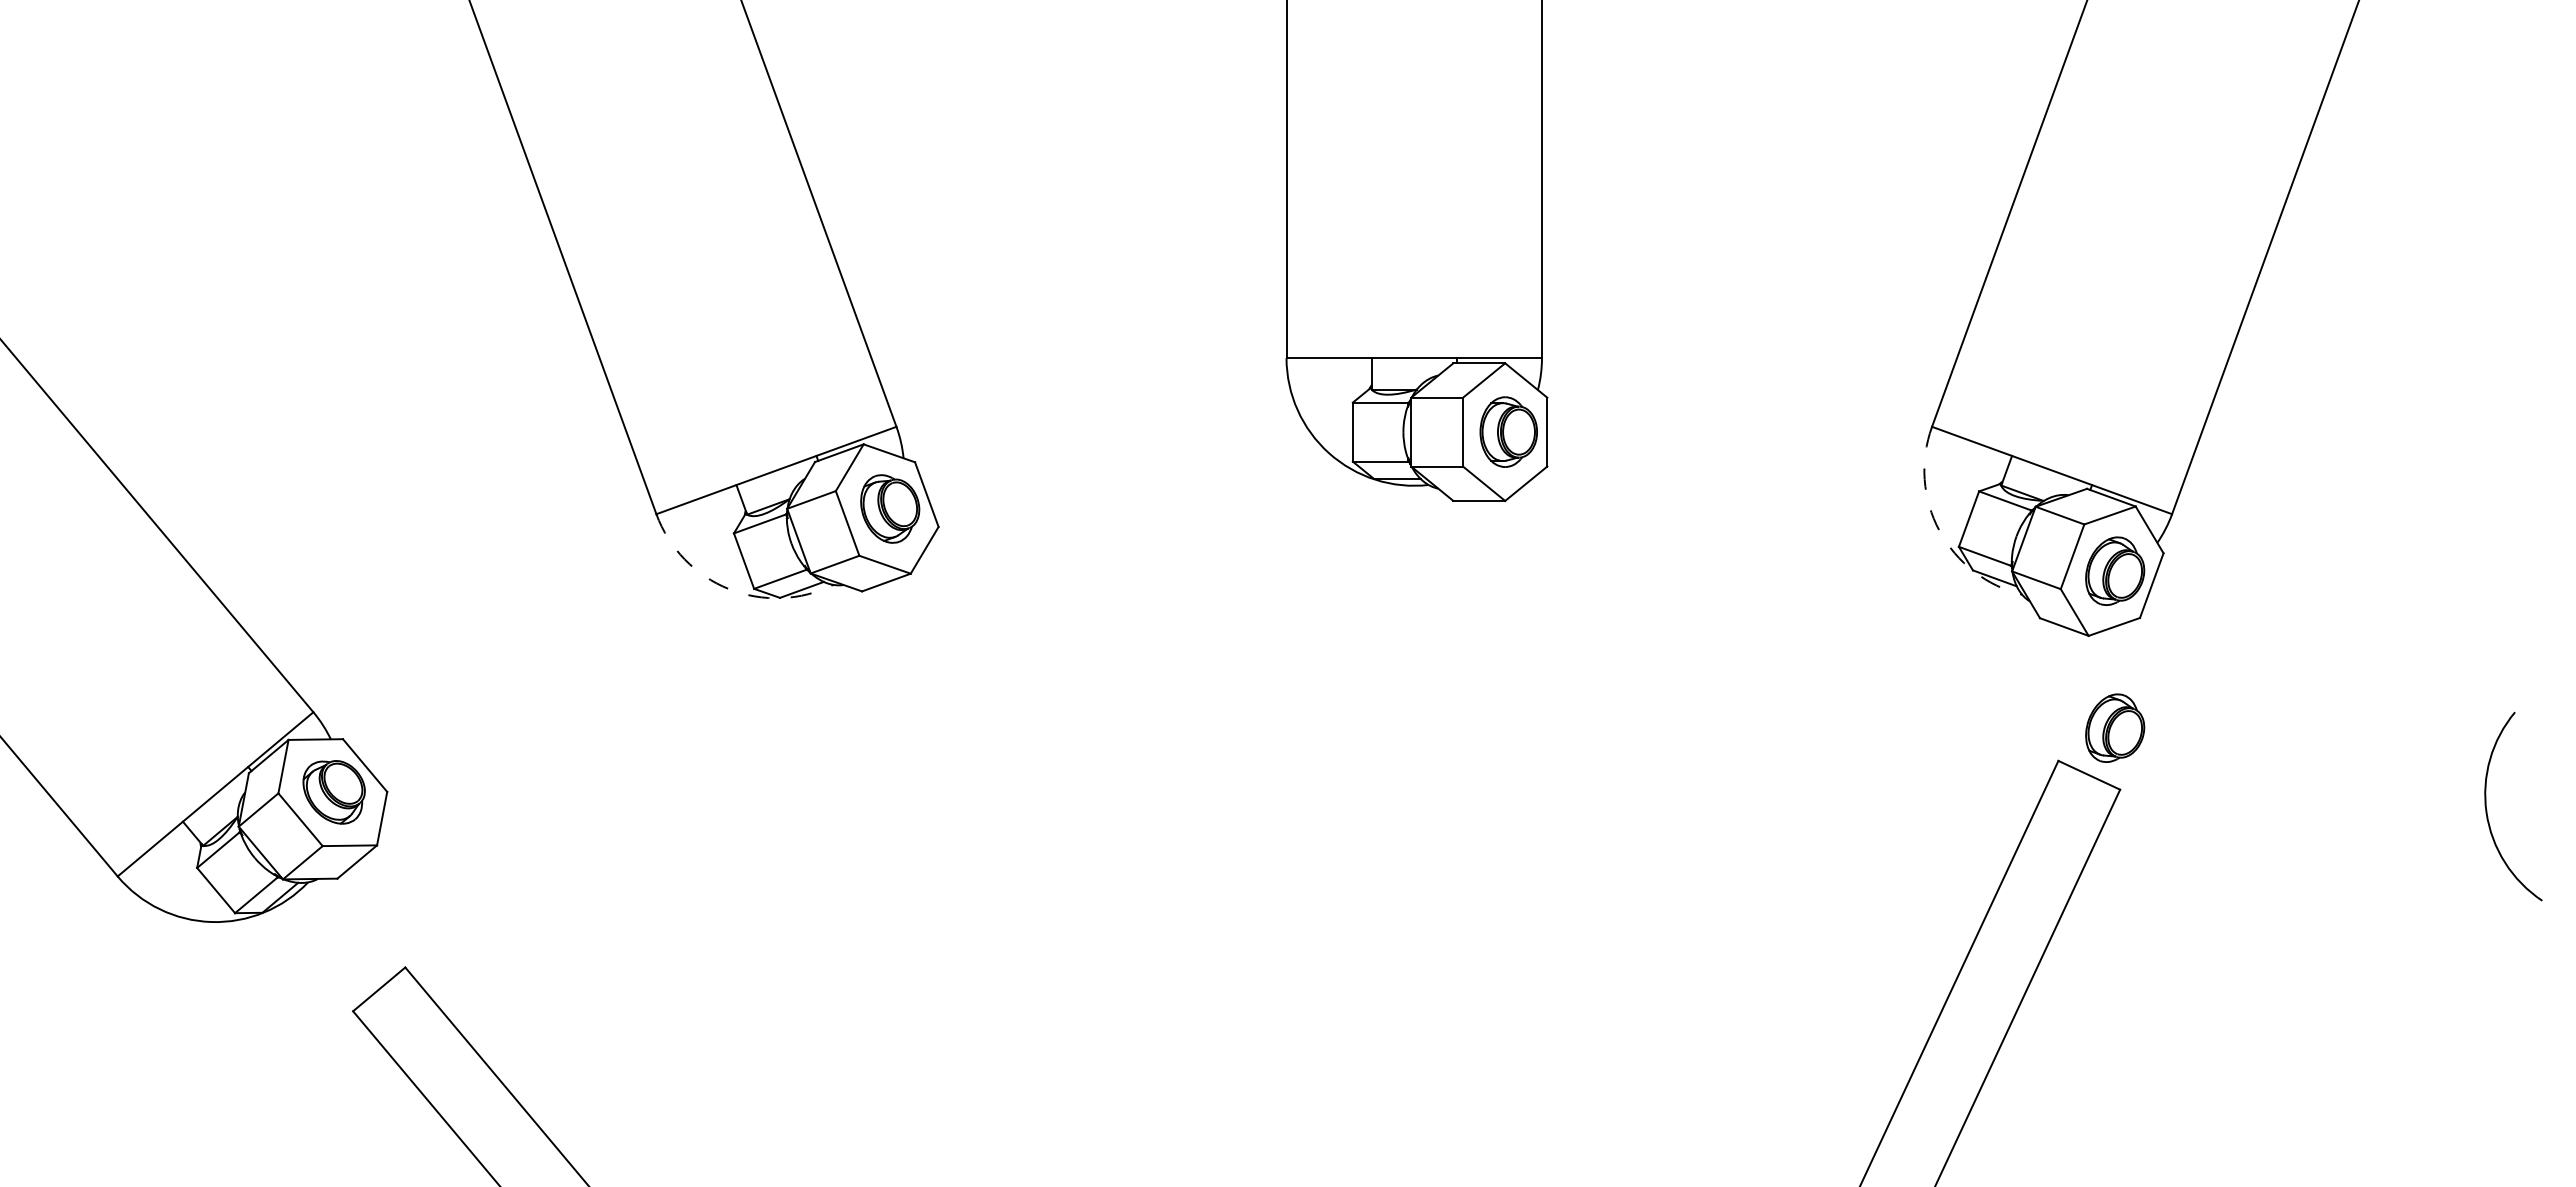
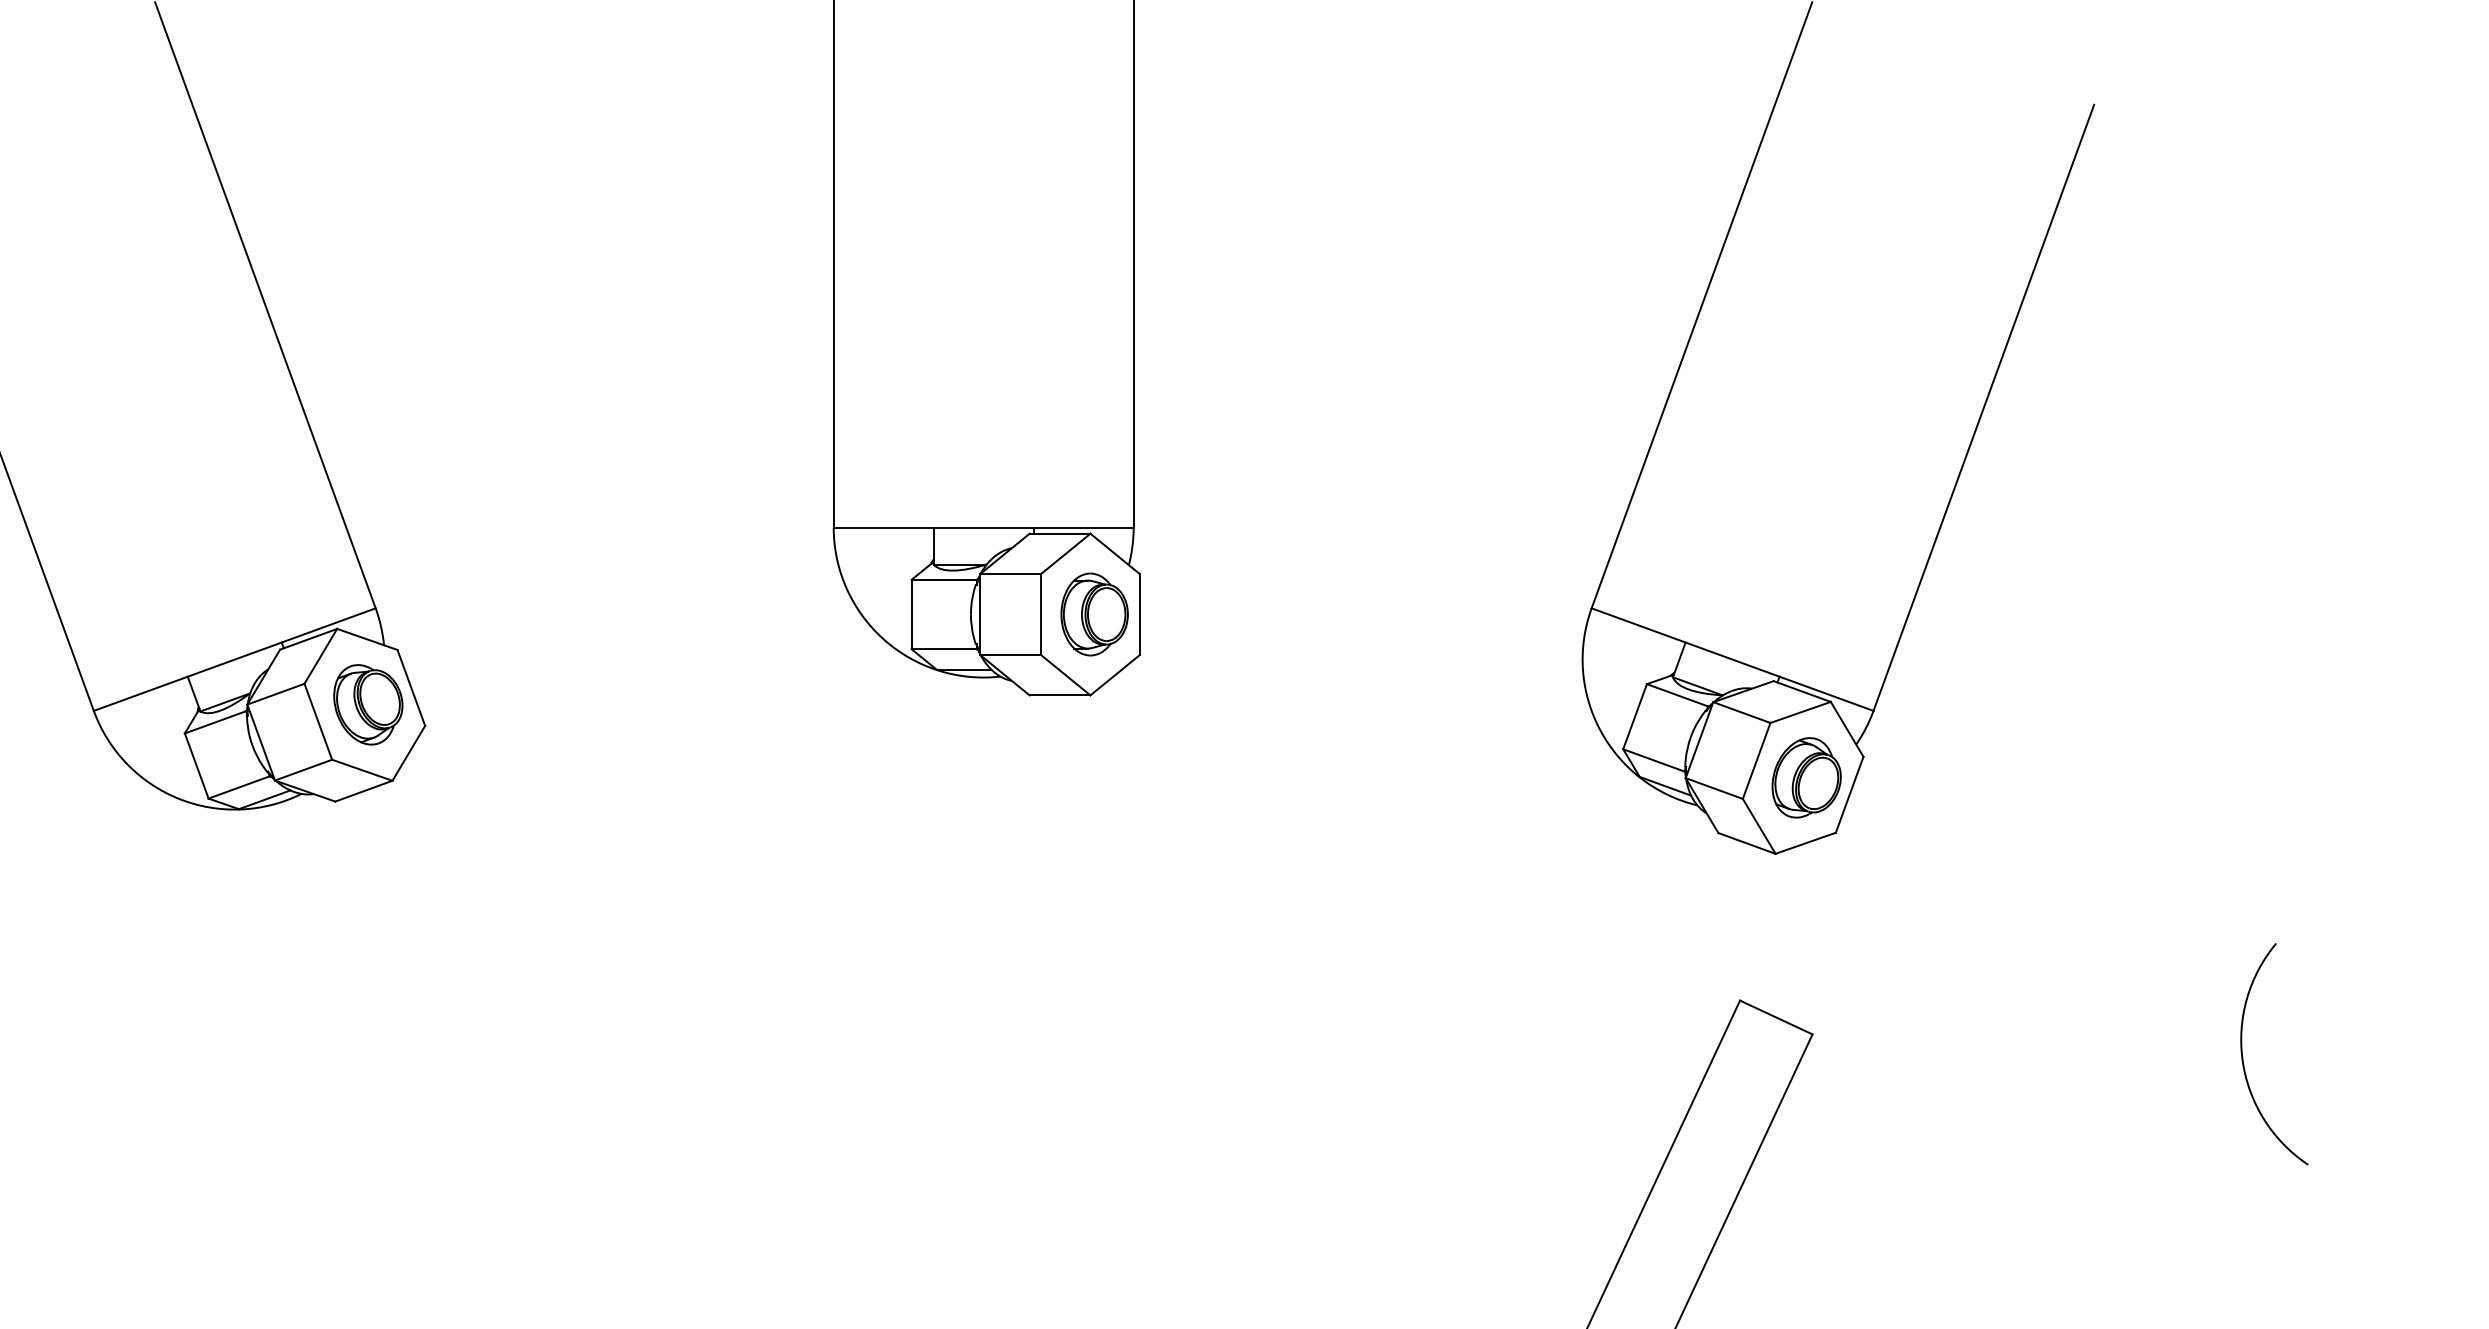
arc: (1939, 530) -> (1600, 730), dashed -> solid
arc: (729, 589) -> (179, 799), dashed -> solid
part: (2115, 727) -> (1807, 961), removed

